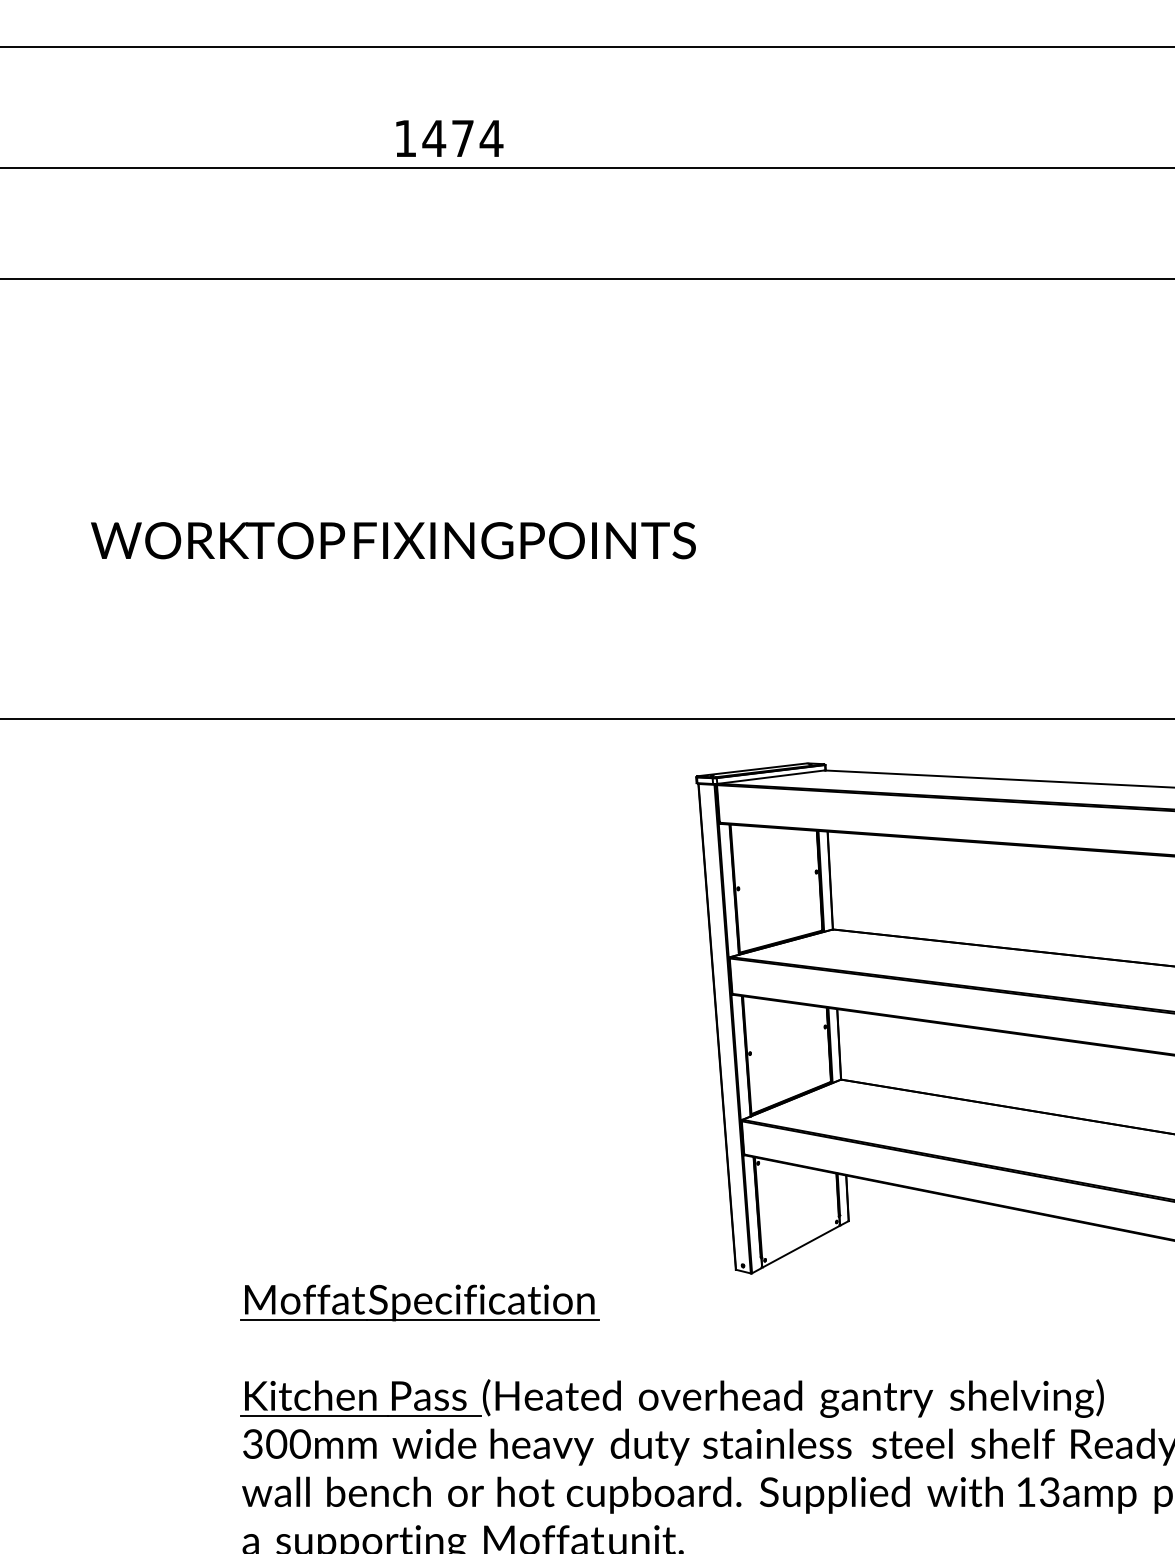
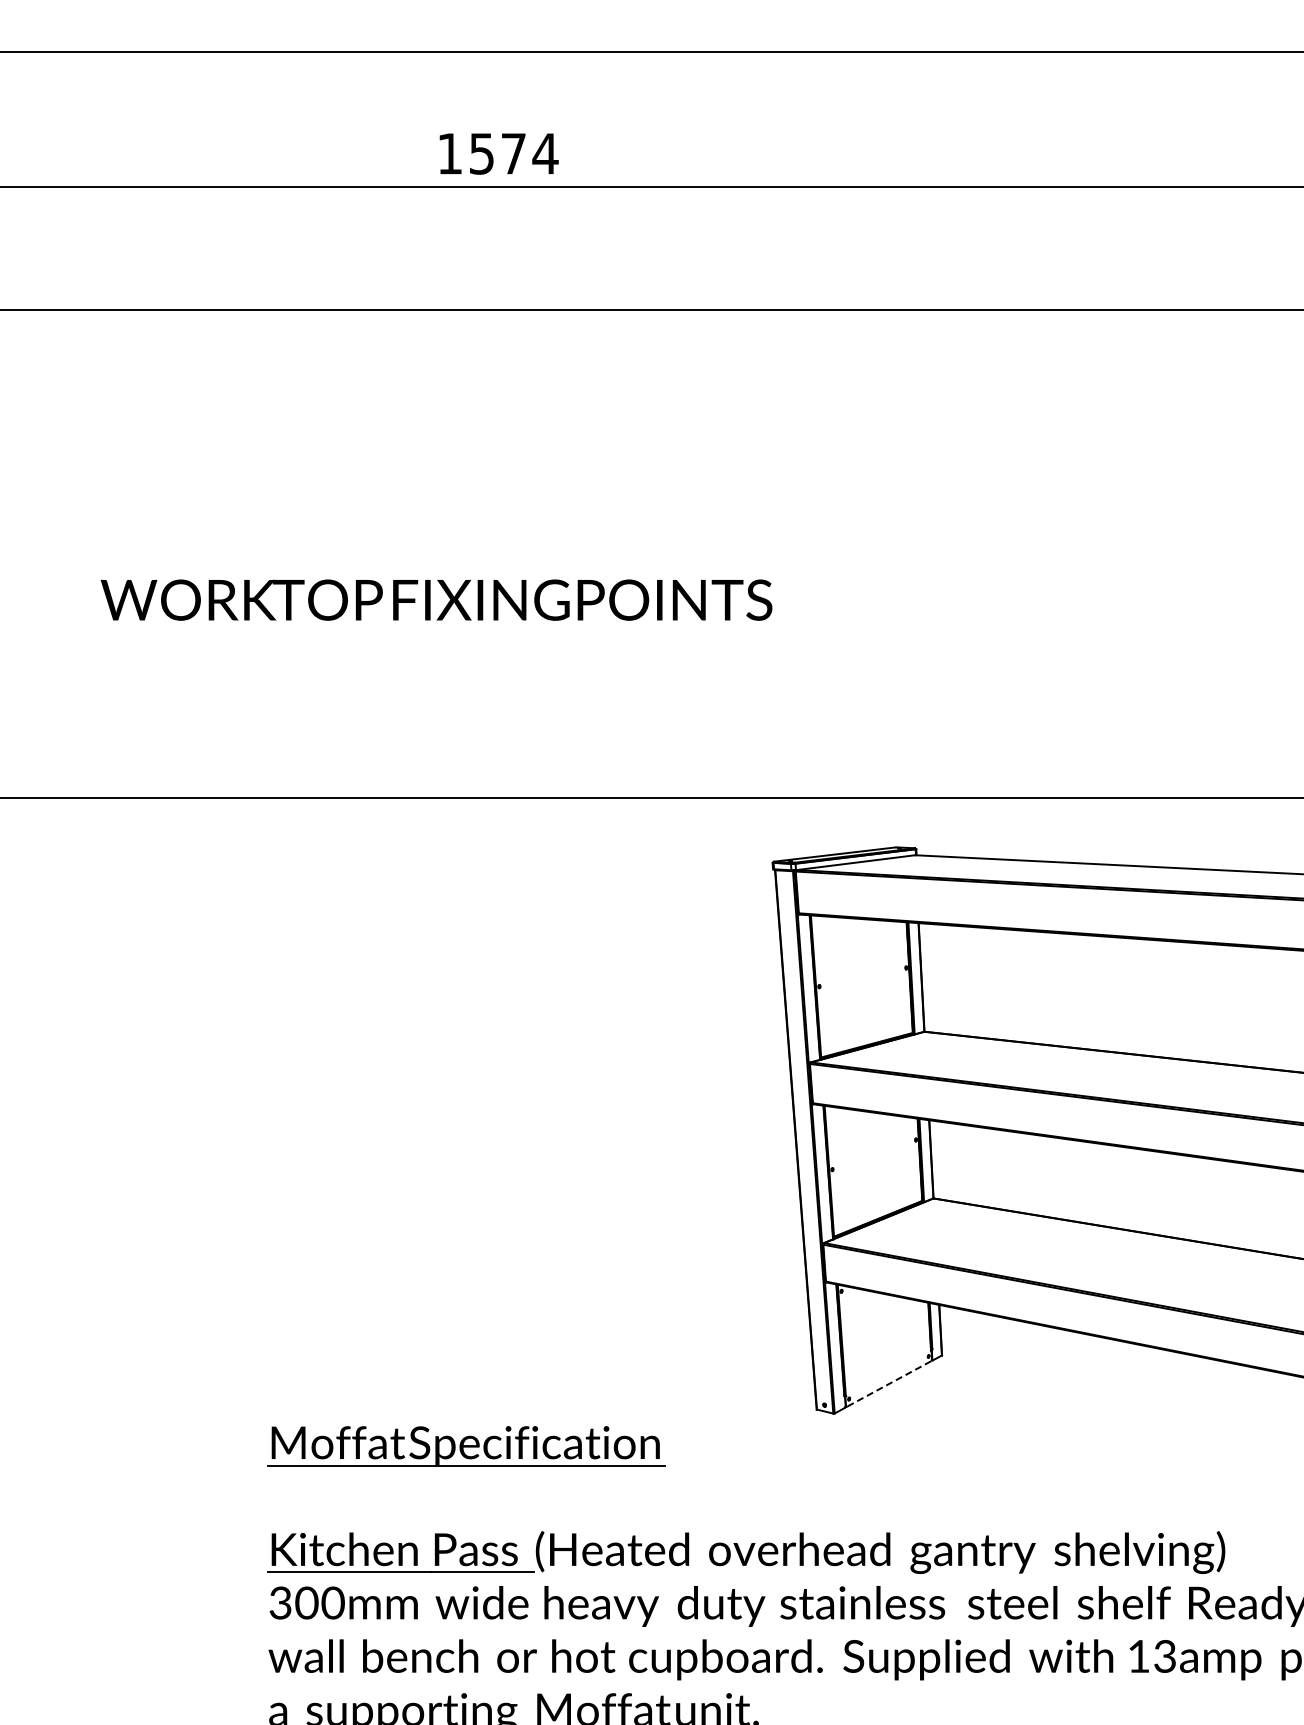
text: (433, 138) -> (481, 153), 1474 -> 1574
line: (801, 1246) -> (889, 1383), solid -> dashed

